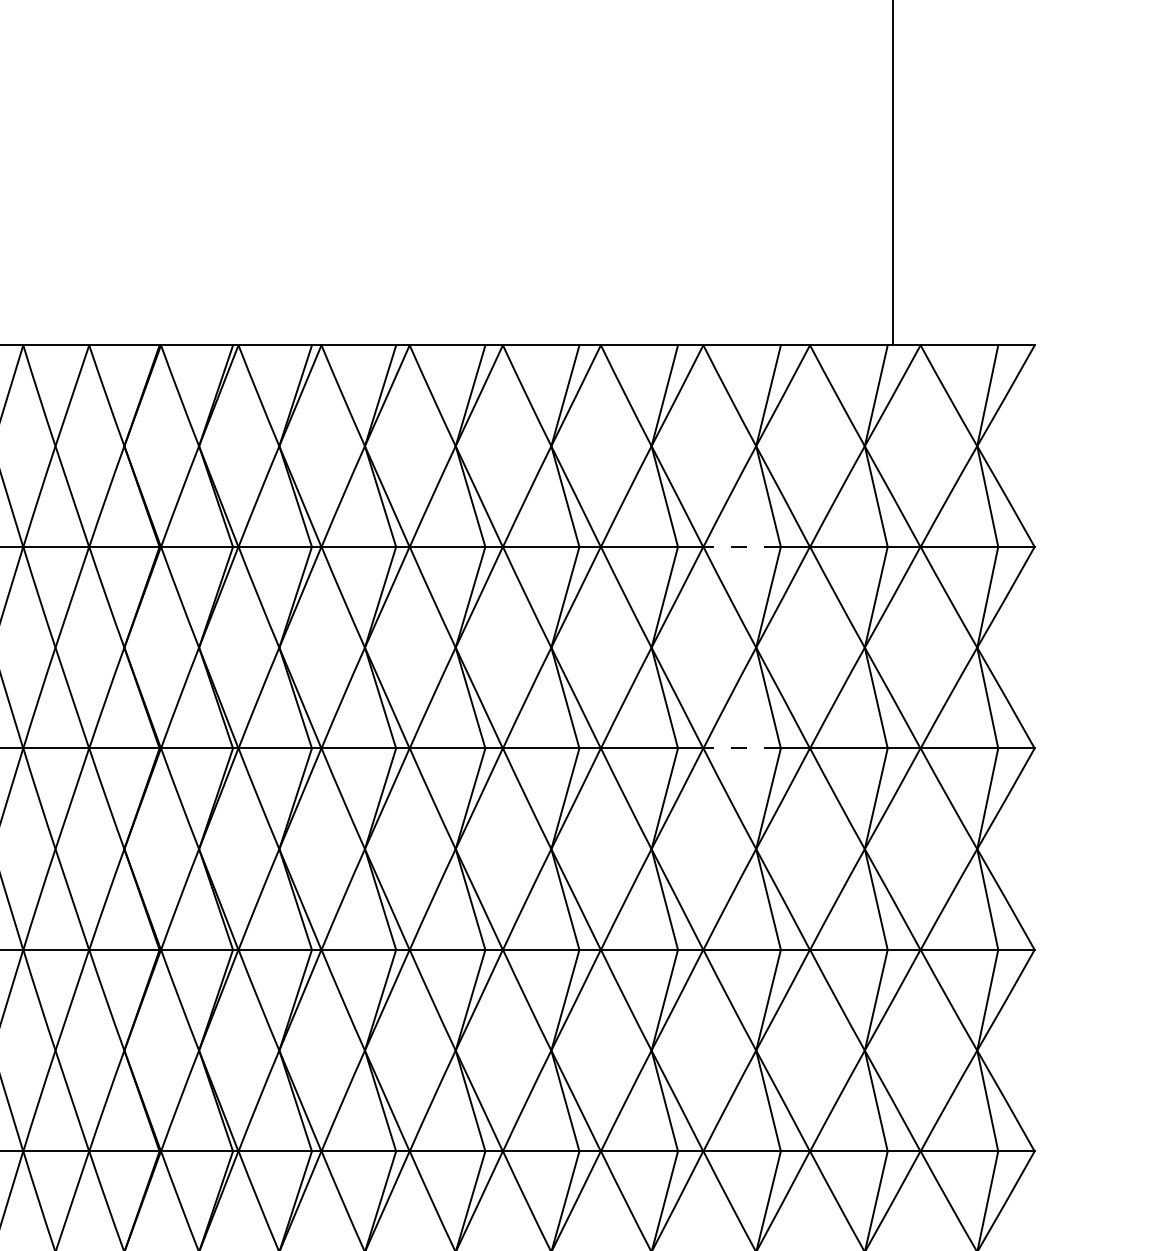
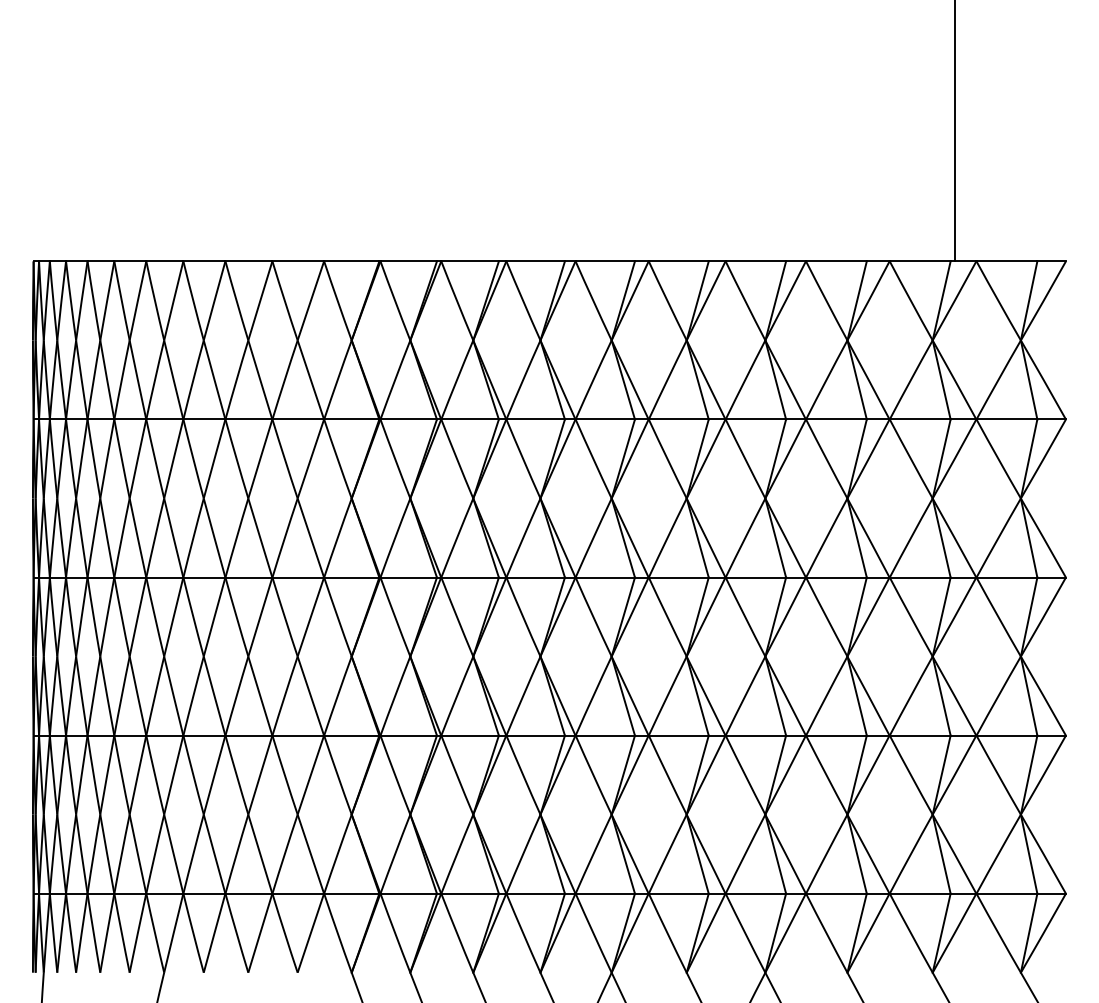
line: (740, 546) -> (835, 419), dashed -> solid
line: (740, 748) -> (835, 577), dashed -> solid

